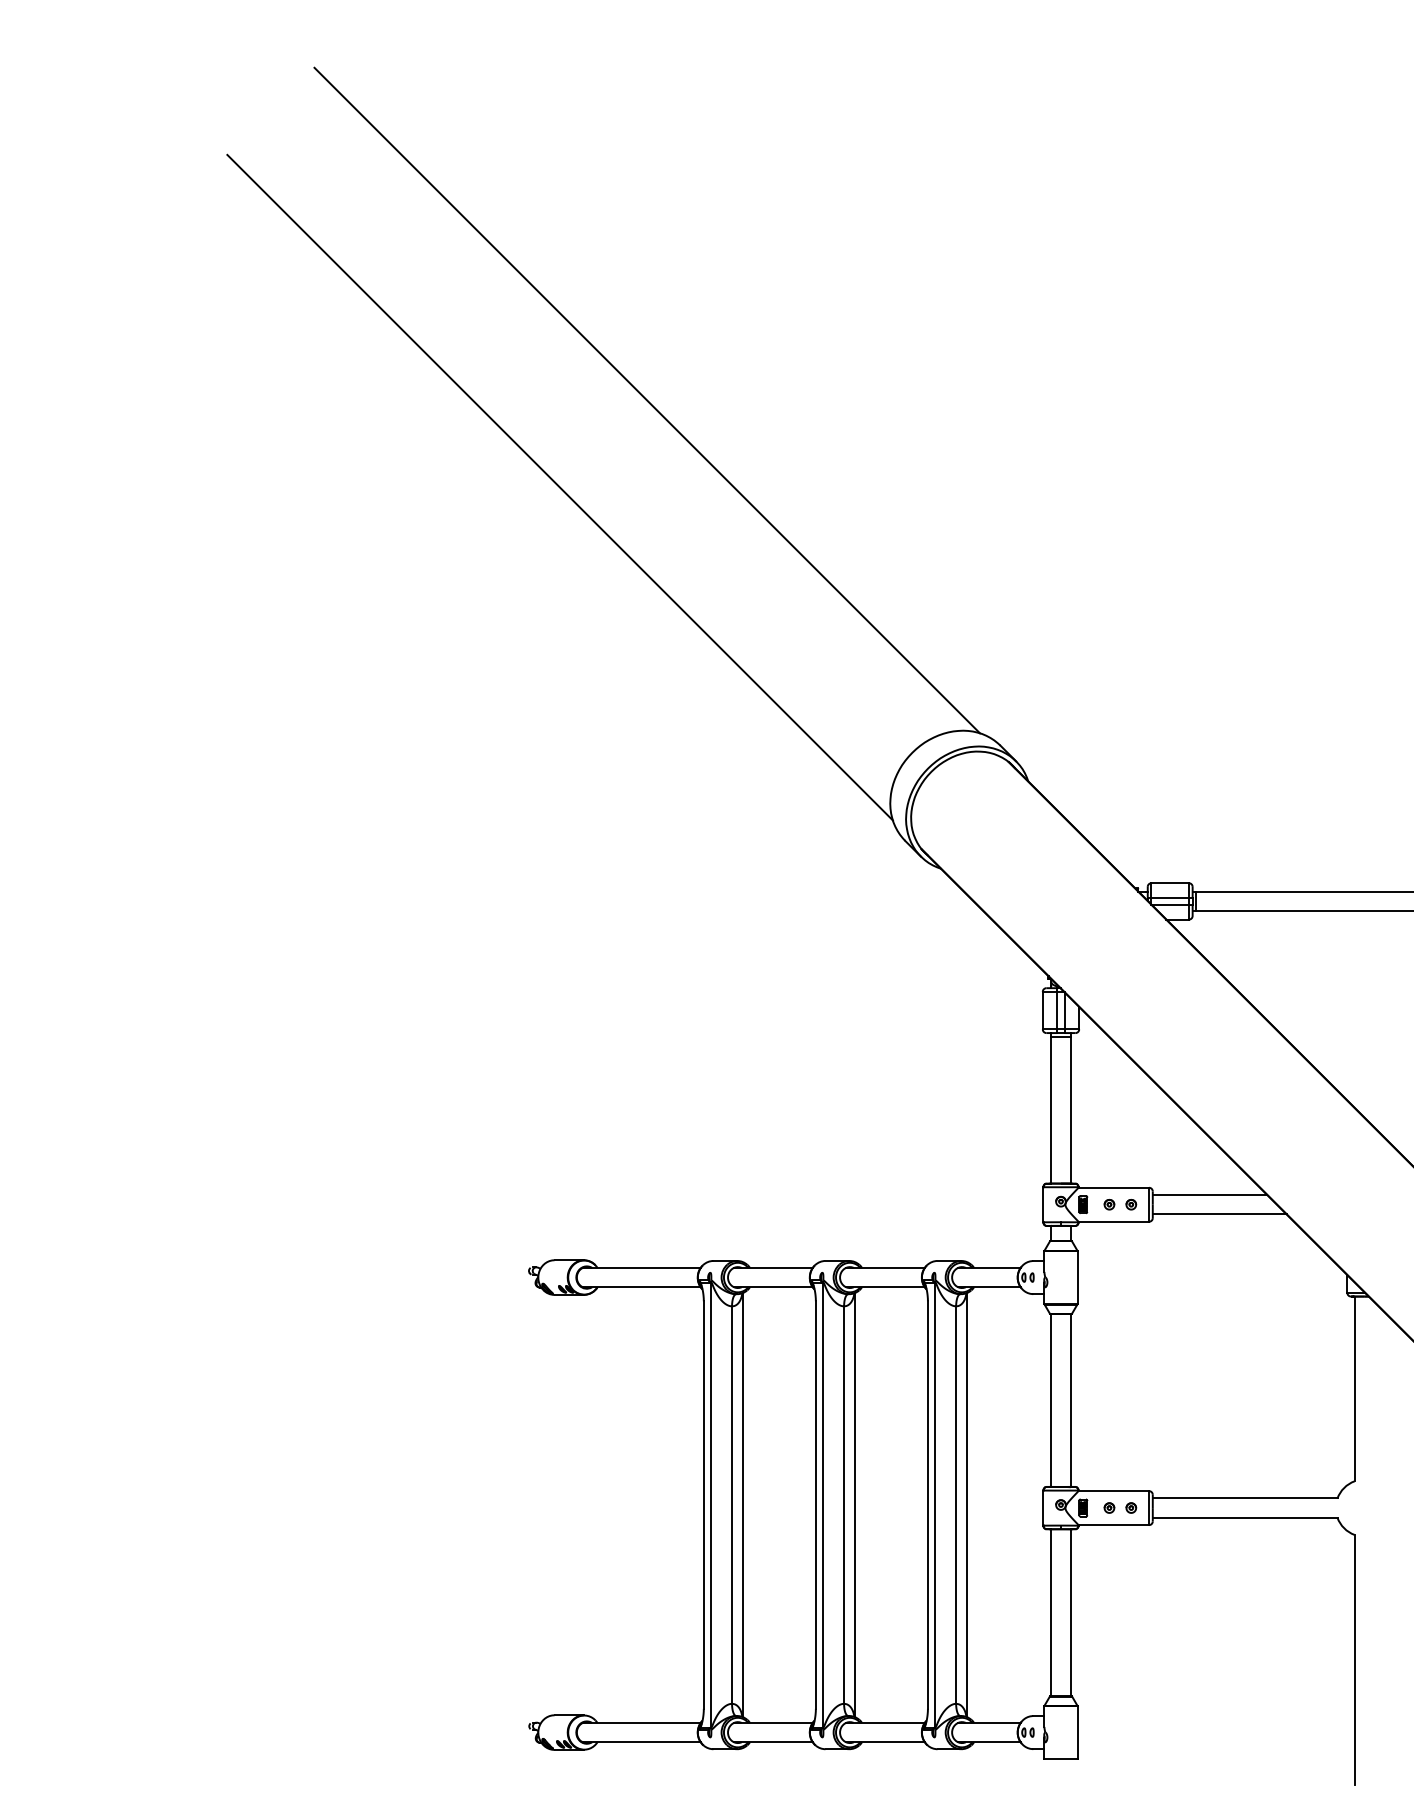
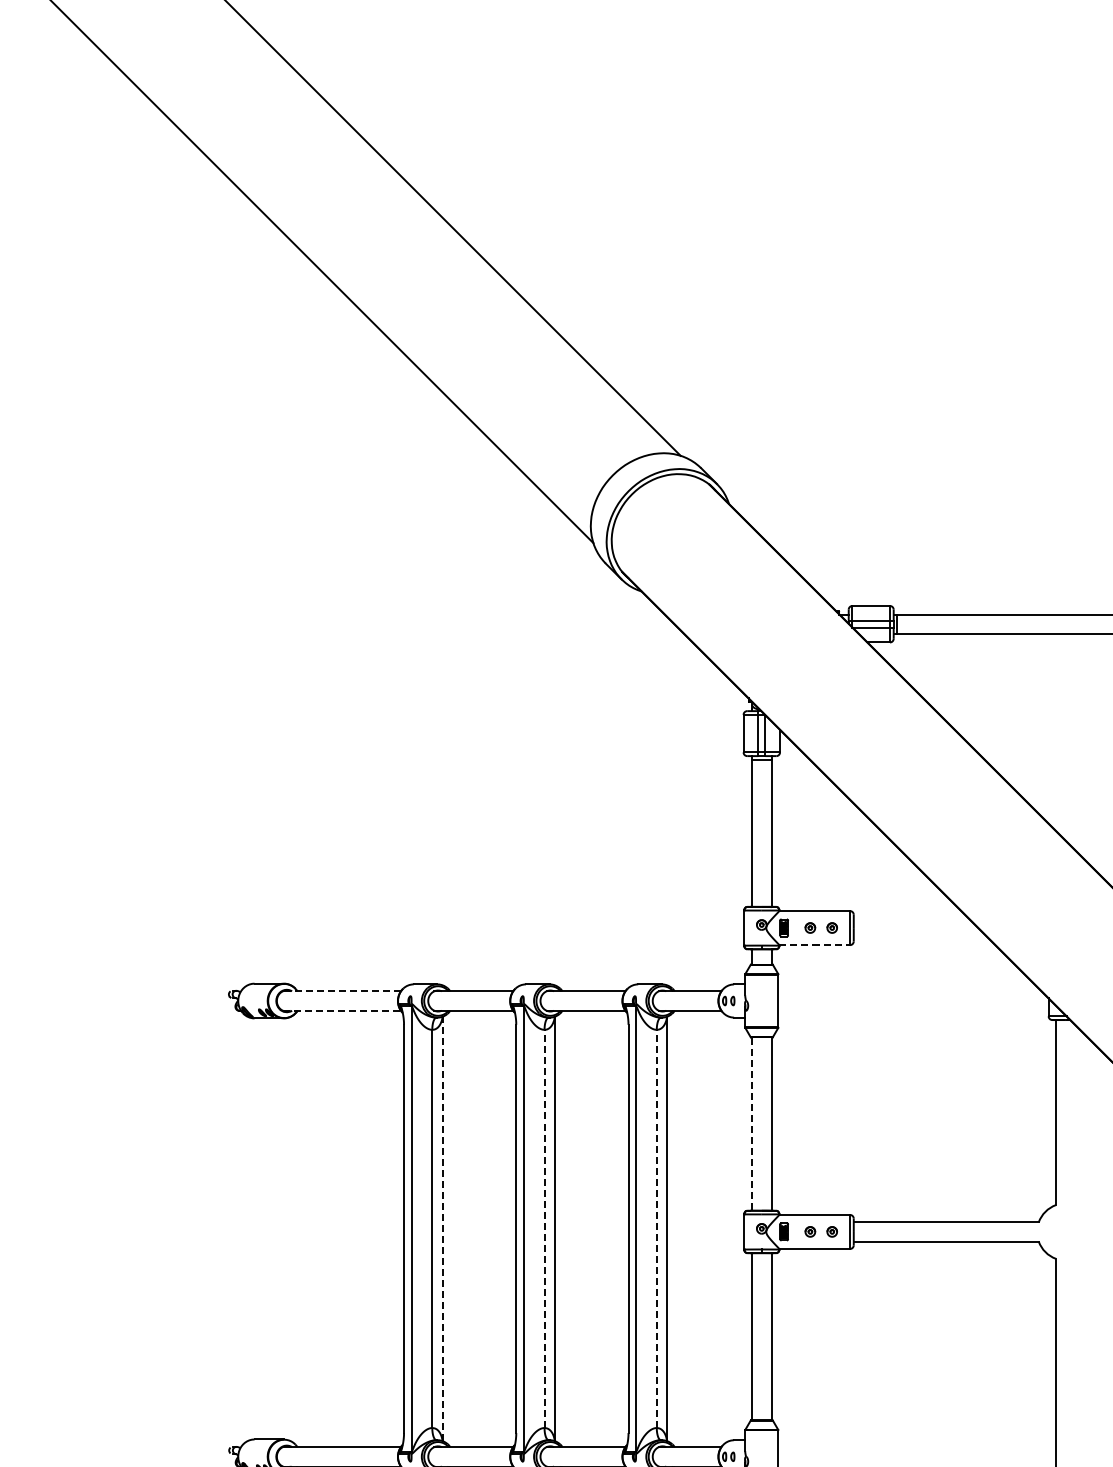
line: (1209, 1195) -> (910, 918), removed
line: (1219, 1214) -> (920, 937), removed
line: (1114, 1221) -> (815, 944), solid -> dashed
line: (641, 1267) -> (341, 990), solid -> dashed
line: (641, 1287) -> (341, 1010), solid -> dashed
line: (1051, 1400) -> (752, 1124), solid -> dashed
line: (742, 1505) -> (442, 1229), solid -> dashed
line: (844, 1505) -> (544, 1229), solid -> dashed
line: (956, 1505) -> (657, 1229), solid -> dashed

